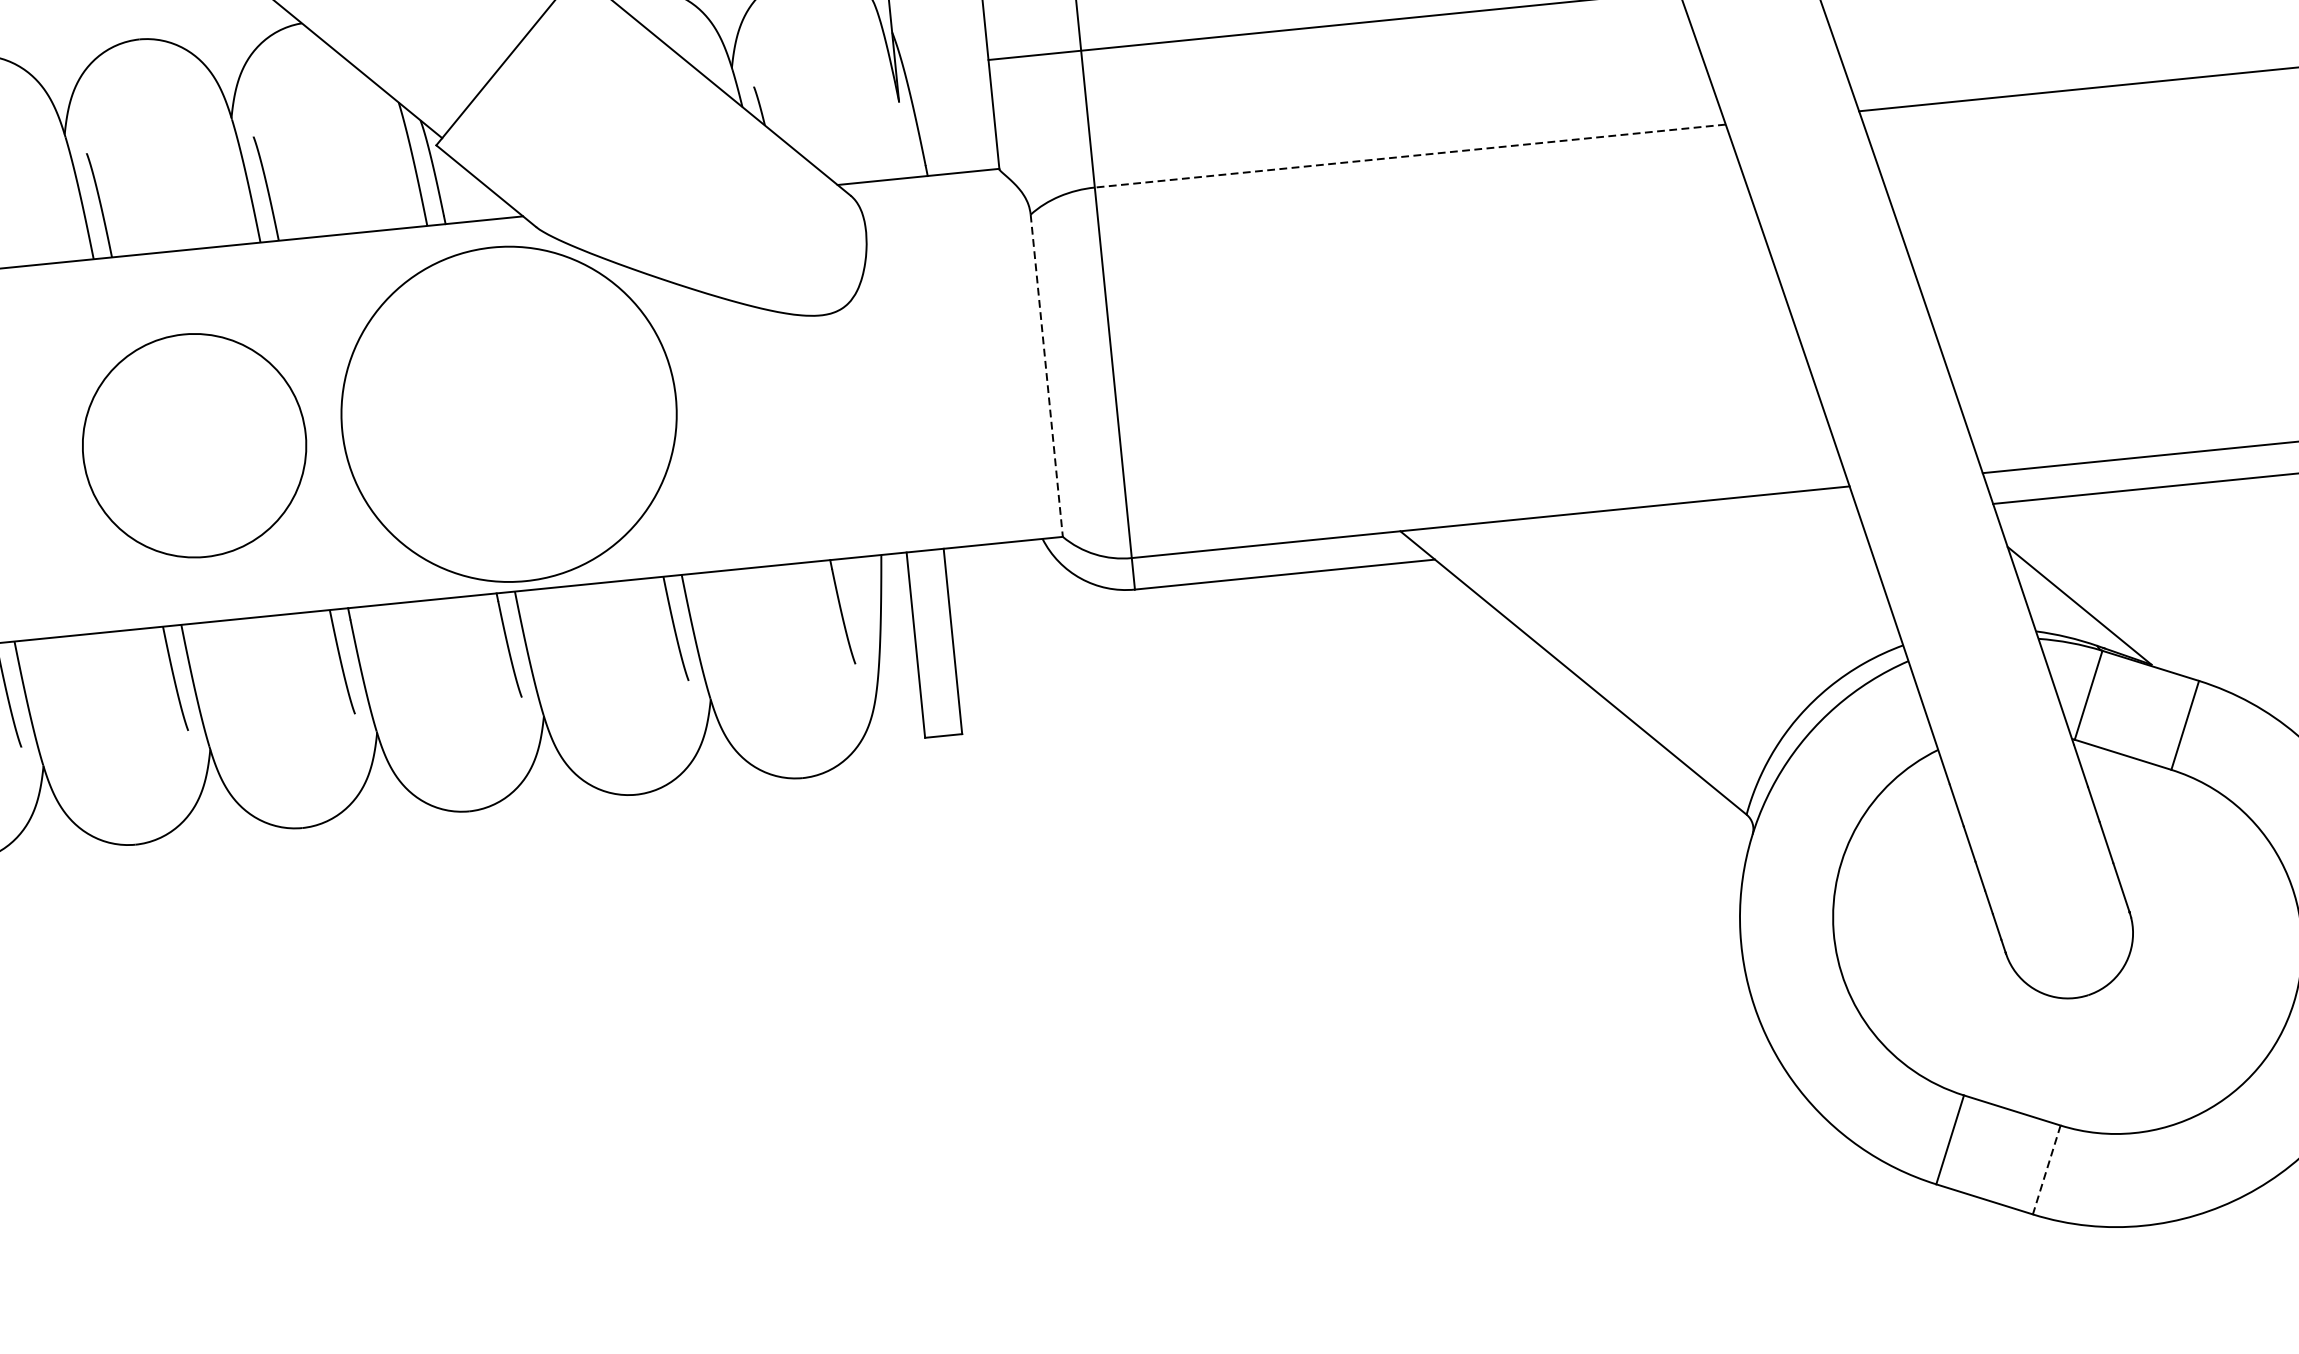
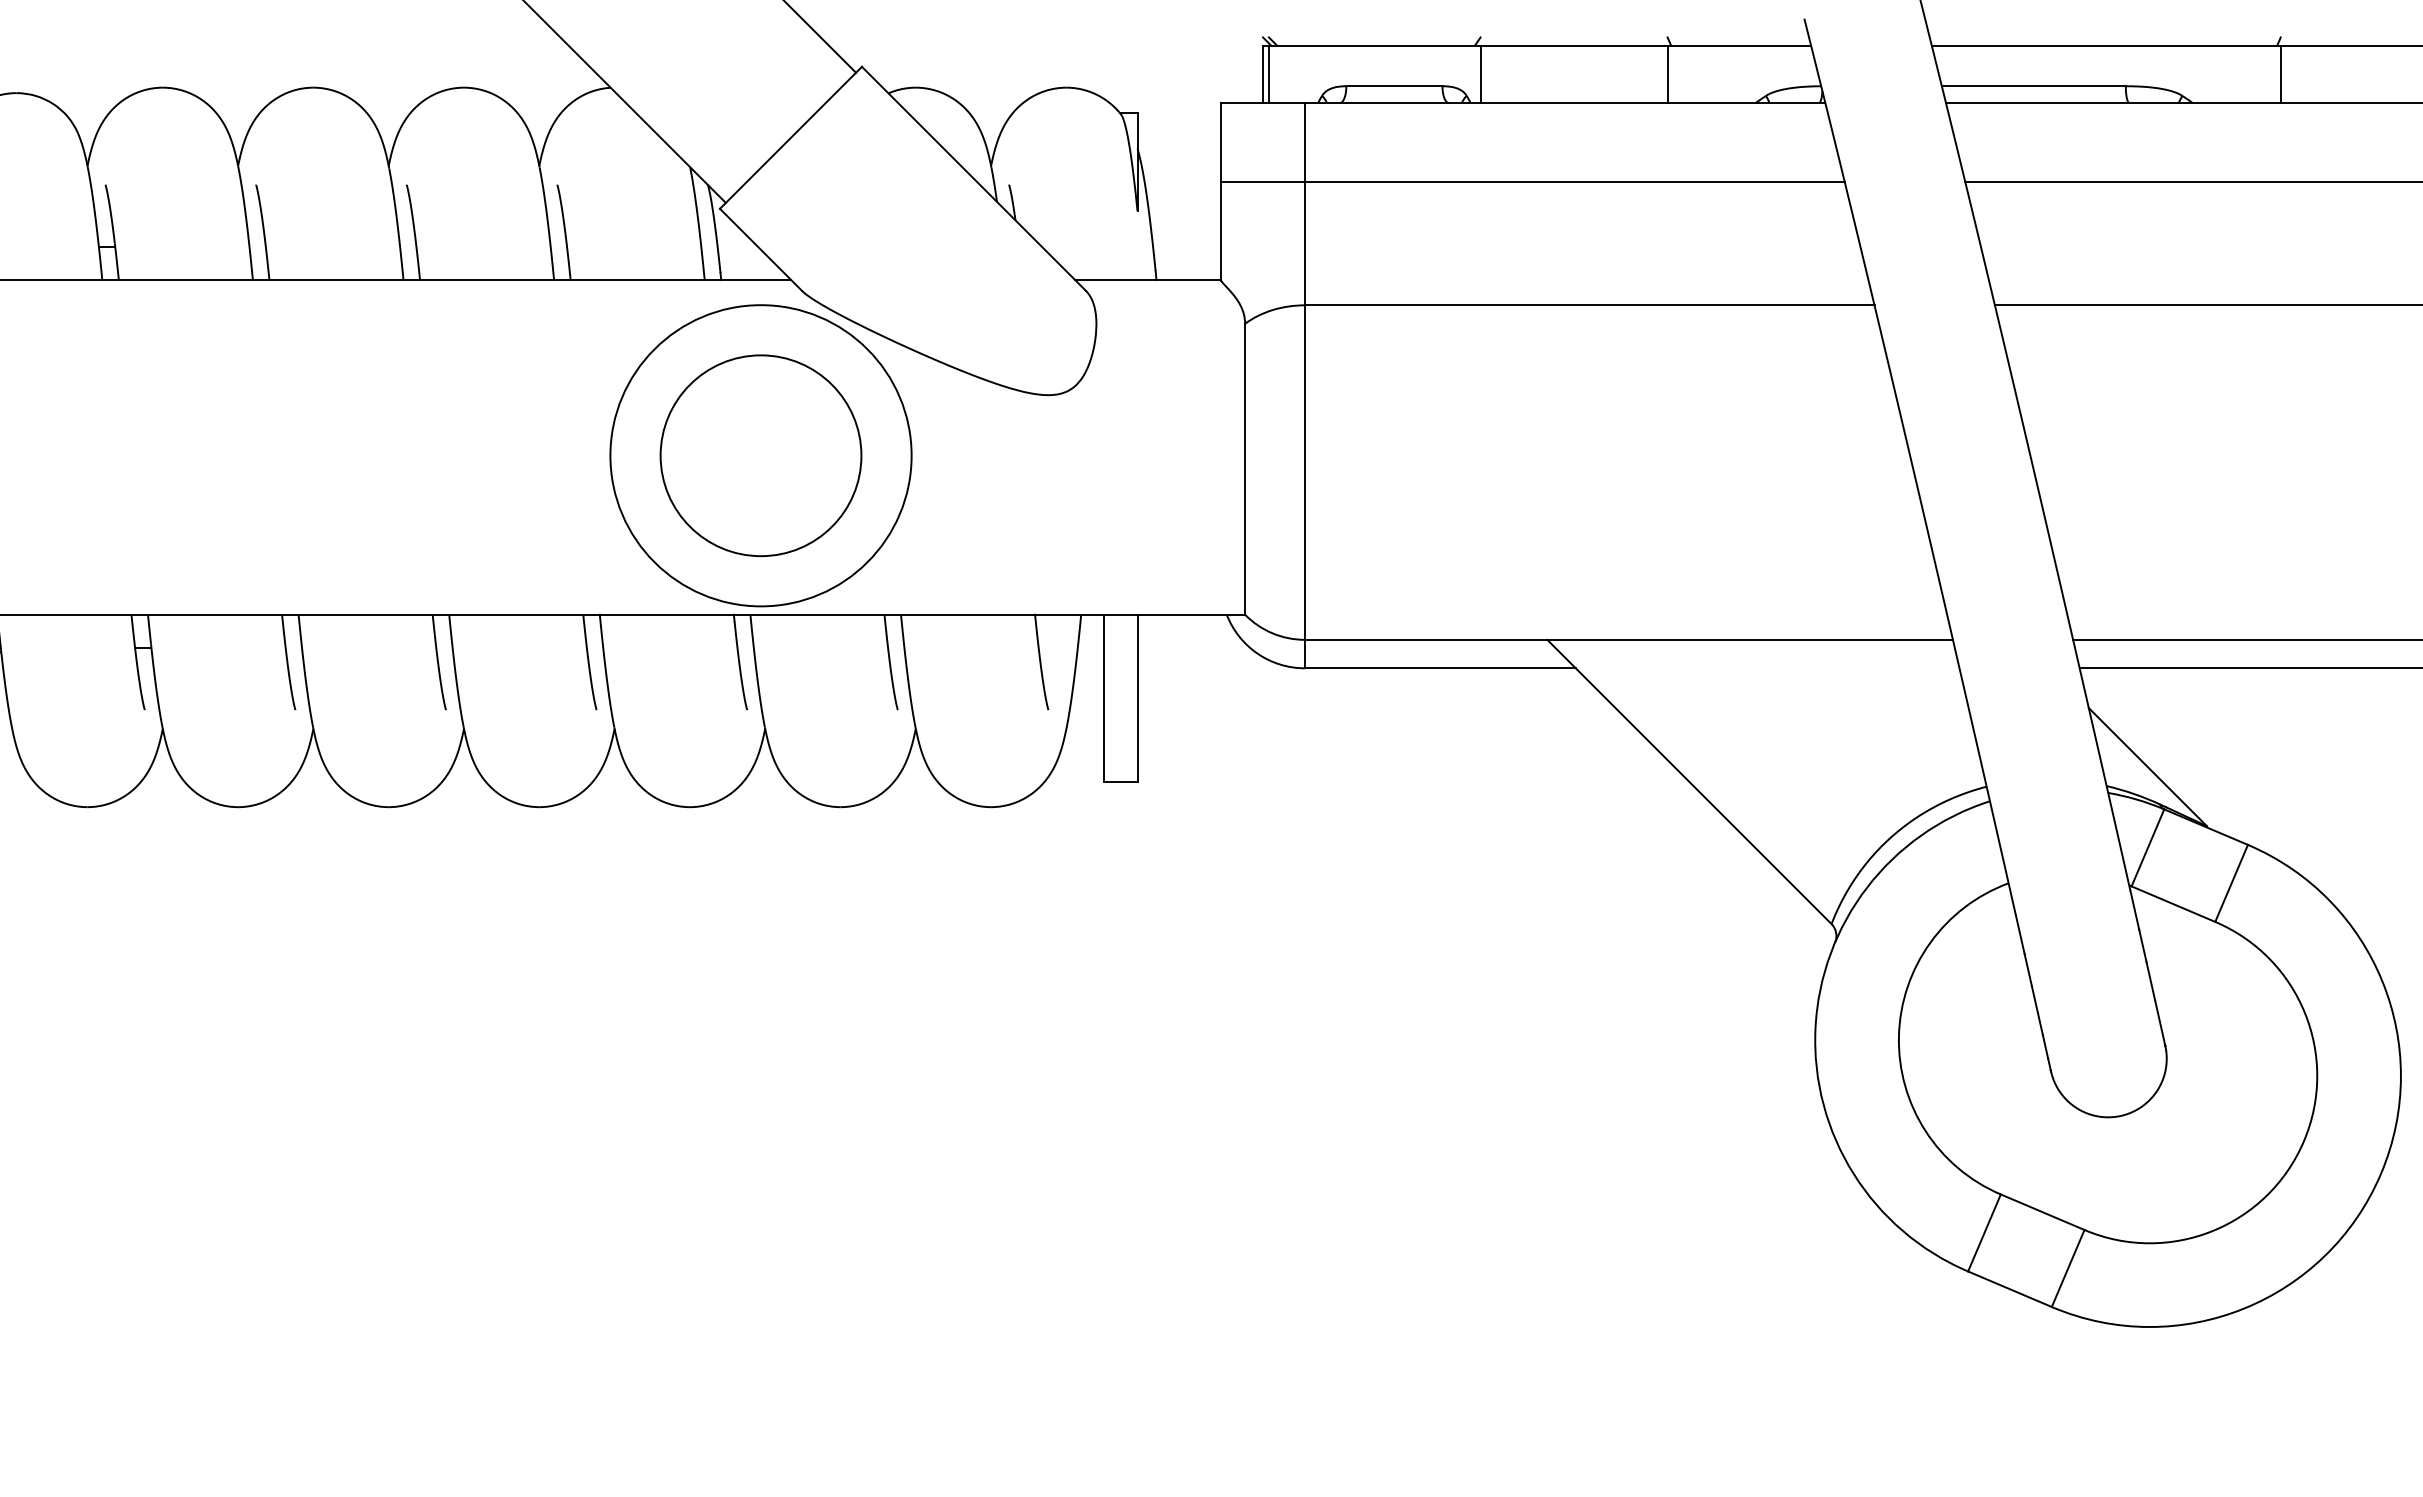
line: (1410, 156) -> (1589, 305), dashed -> solid
line: (1047, 375) -> (1245, 469), dashed -> solid
circle: (193, 445) -> (760, 455), moved
line: (2047, 1169) -> (2068, 1268), dashed -> solid

